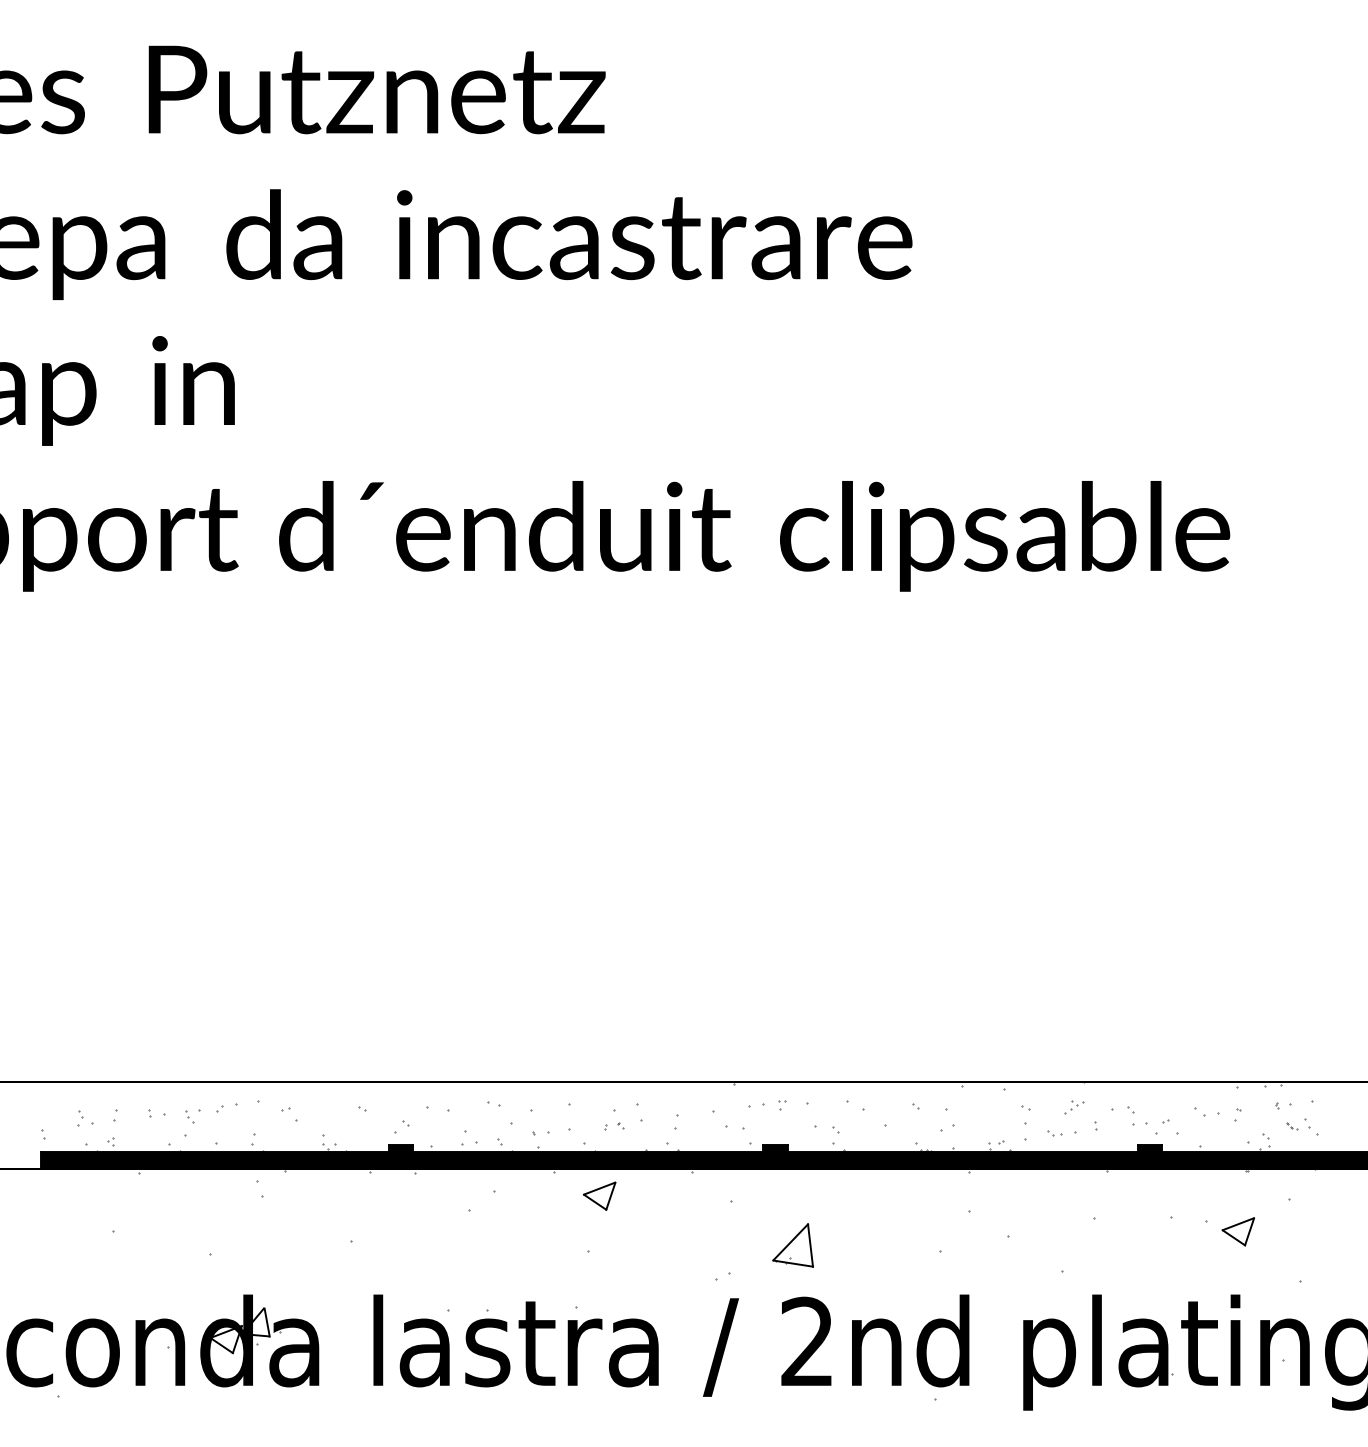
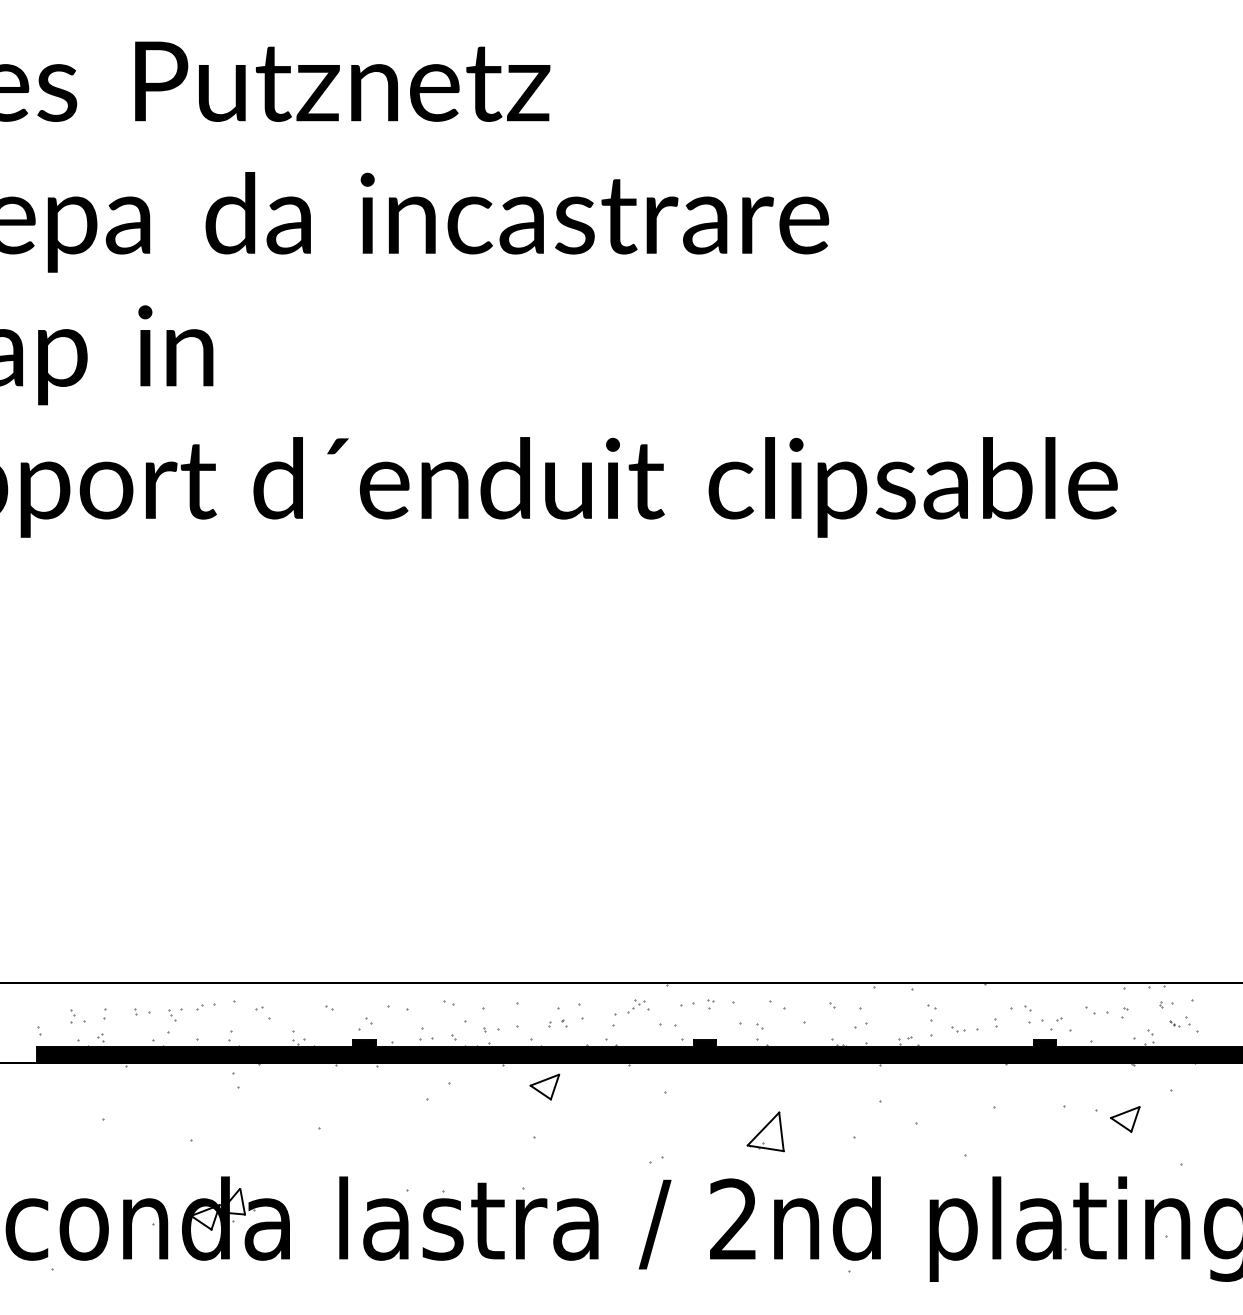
part: (1074, 1107) -> (636, 1006), moved
part: (792, 1245) -> (765, 1131), moved

